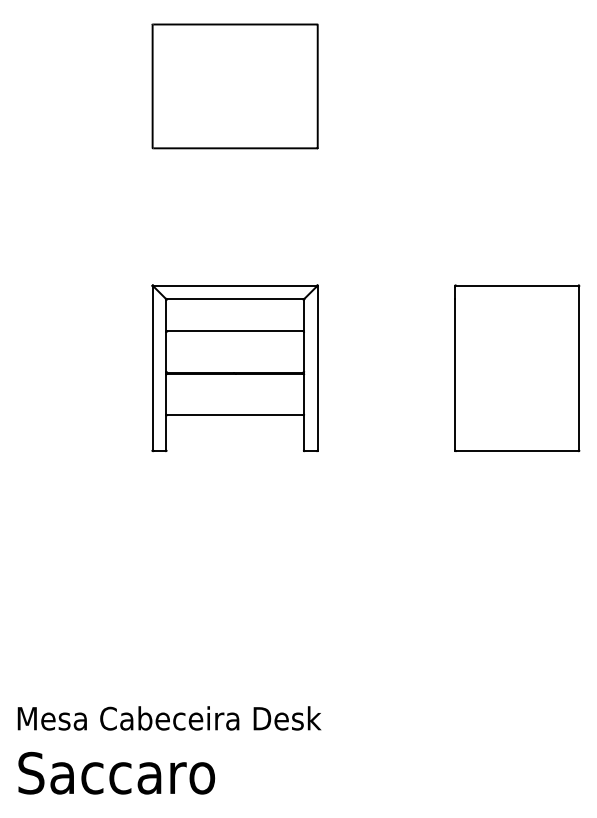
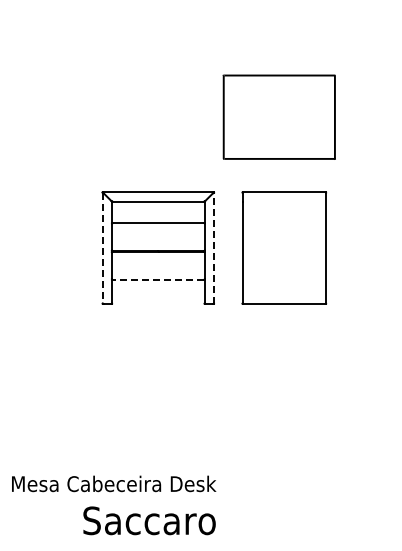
part: (233, 85) -> (278, 116), moved
line: (317, 367) -> (213, 247), solid -> dashed
part: (517, 367) -> (284, 247), moved
line: (152, 368) -> (102, 248), solid -> dashed
line: (233, 414) -> (157, 279), solid -> dashed
text: (116, 772) -> (149, 520), moved

